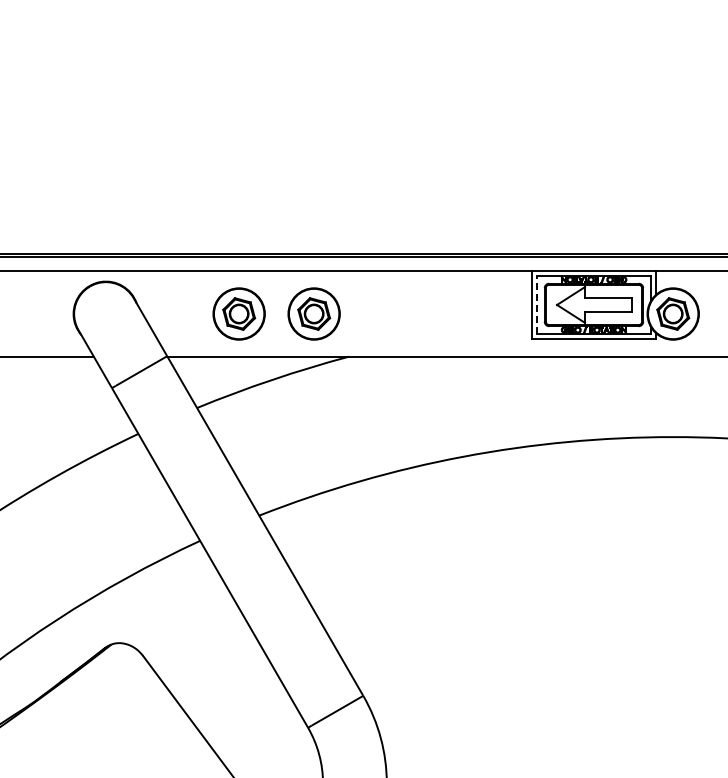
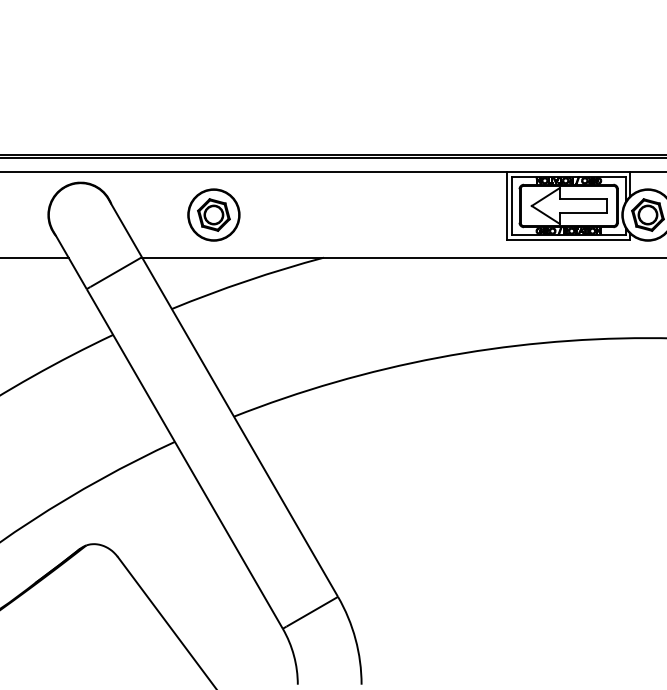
line: (536, 304) -> (511, 205), dashed -> solid
part: (313, 313) -> (288, 214), removed

